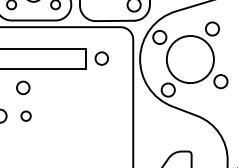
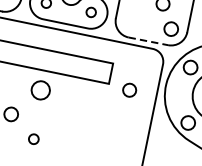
line: (115, 20) -> (148, 40), solid -> dashed
circle: (101, 58) -> (129, 90), moved
circle: (23, 87) -> (41, 90), size x1.4
circle: (25, 115) -> (33, 138), moved

